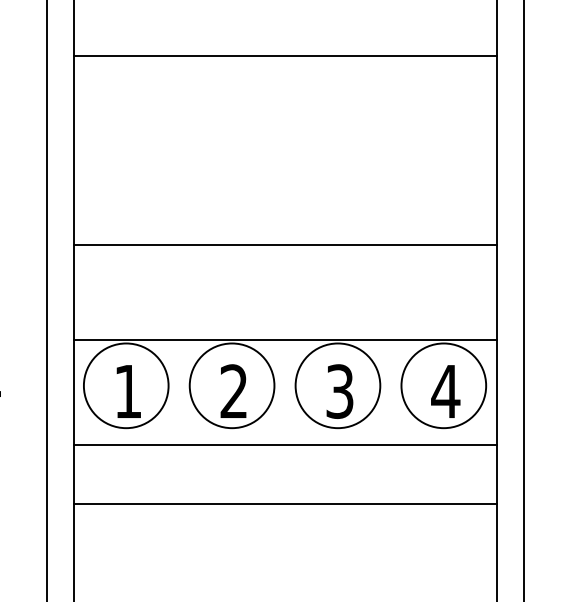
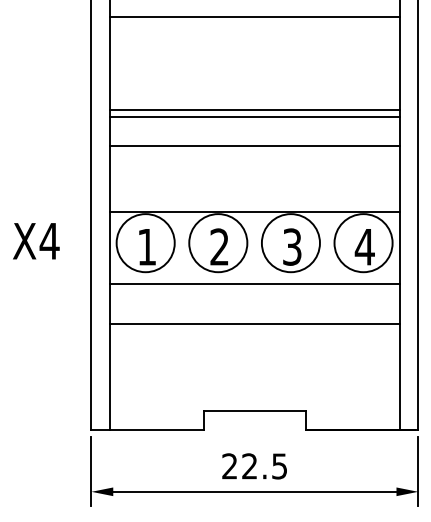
line: (284, 192) -> (254, 110), added
line: (284, 202) -> (254, 117), added

